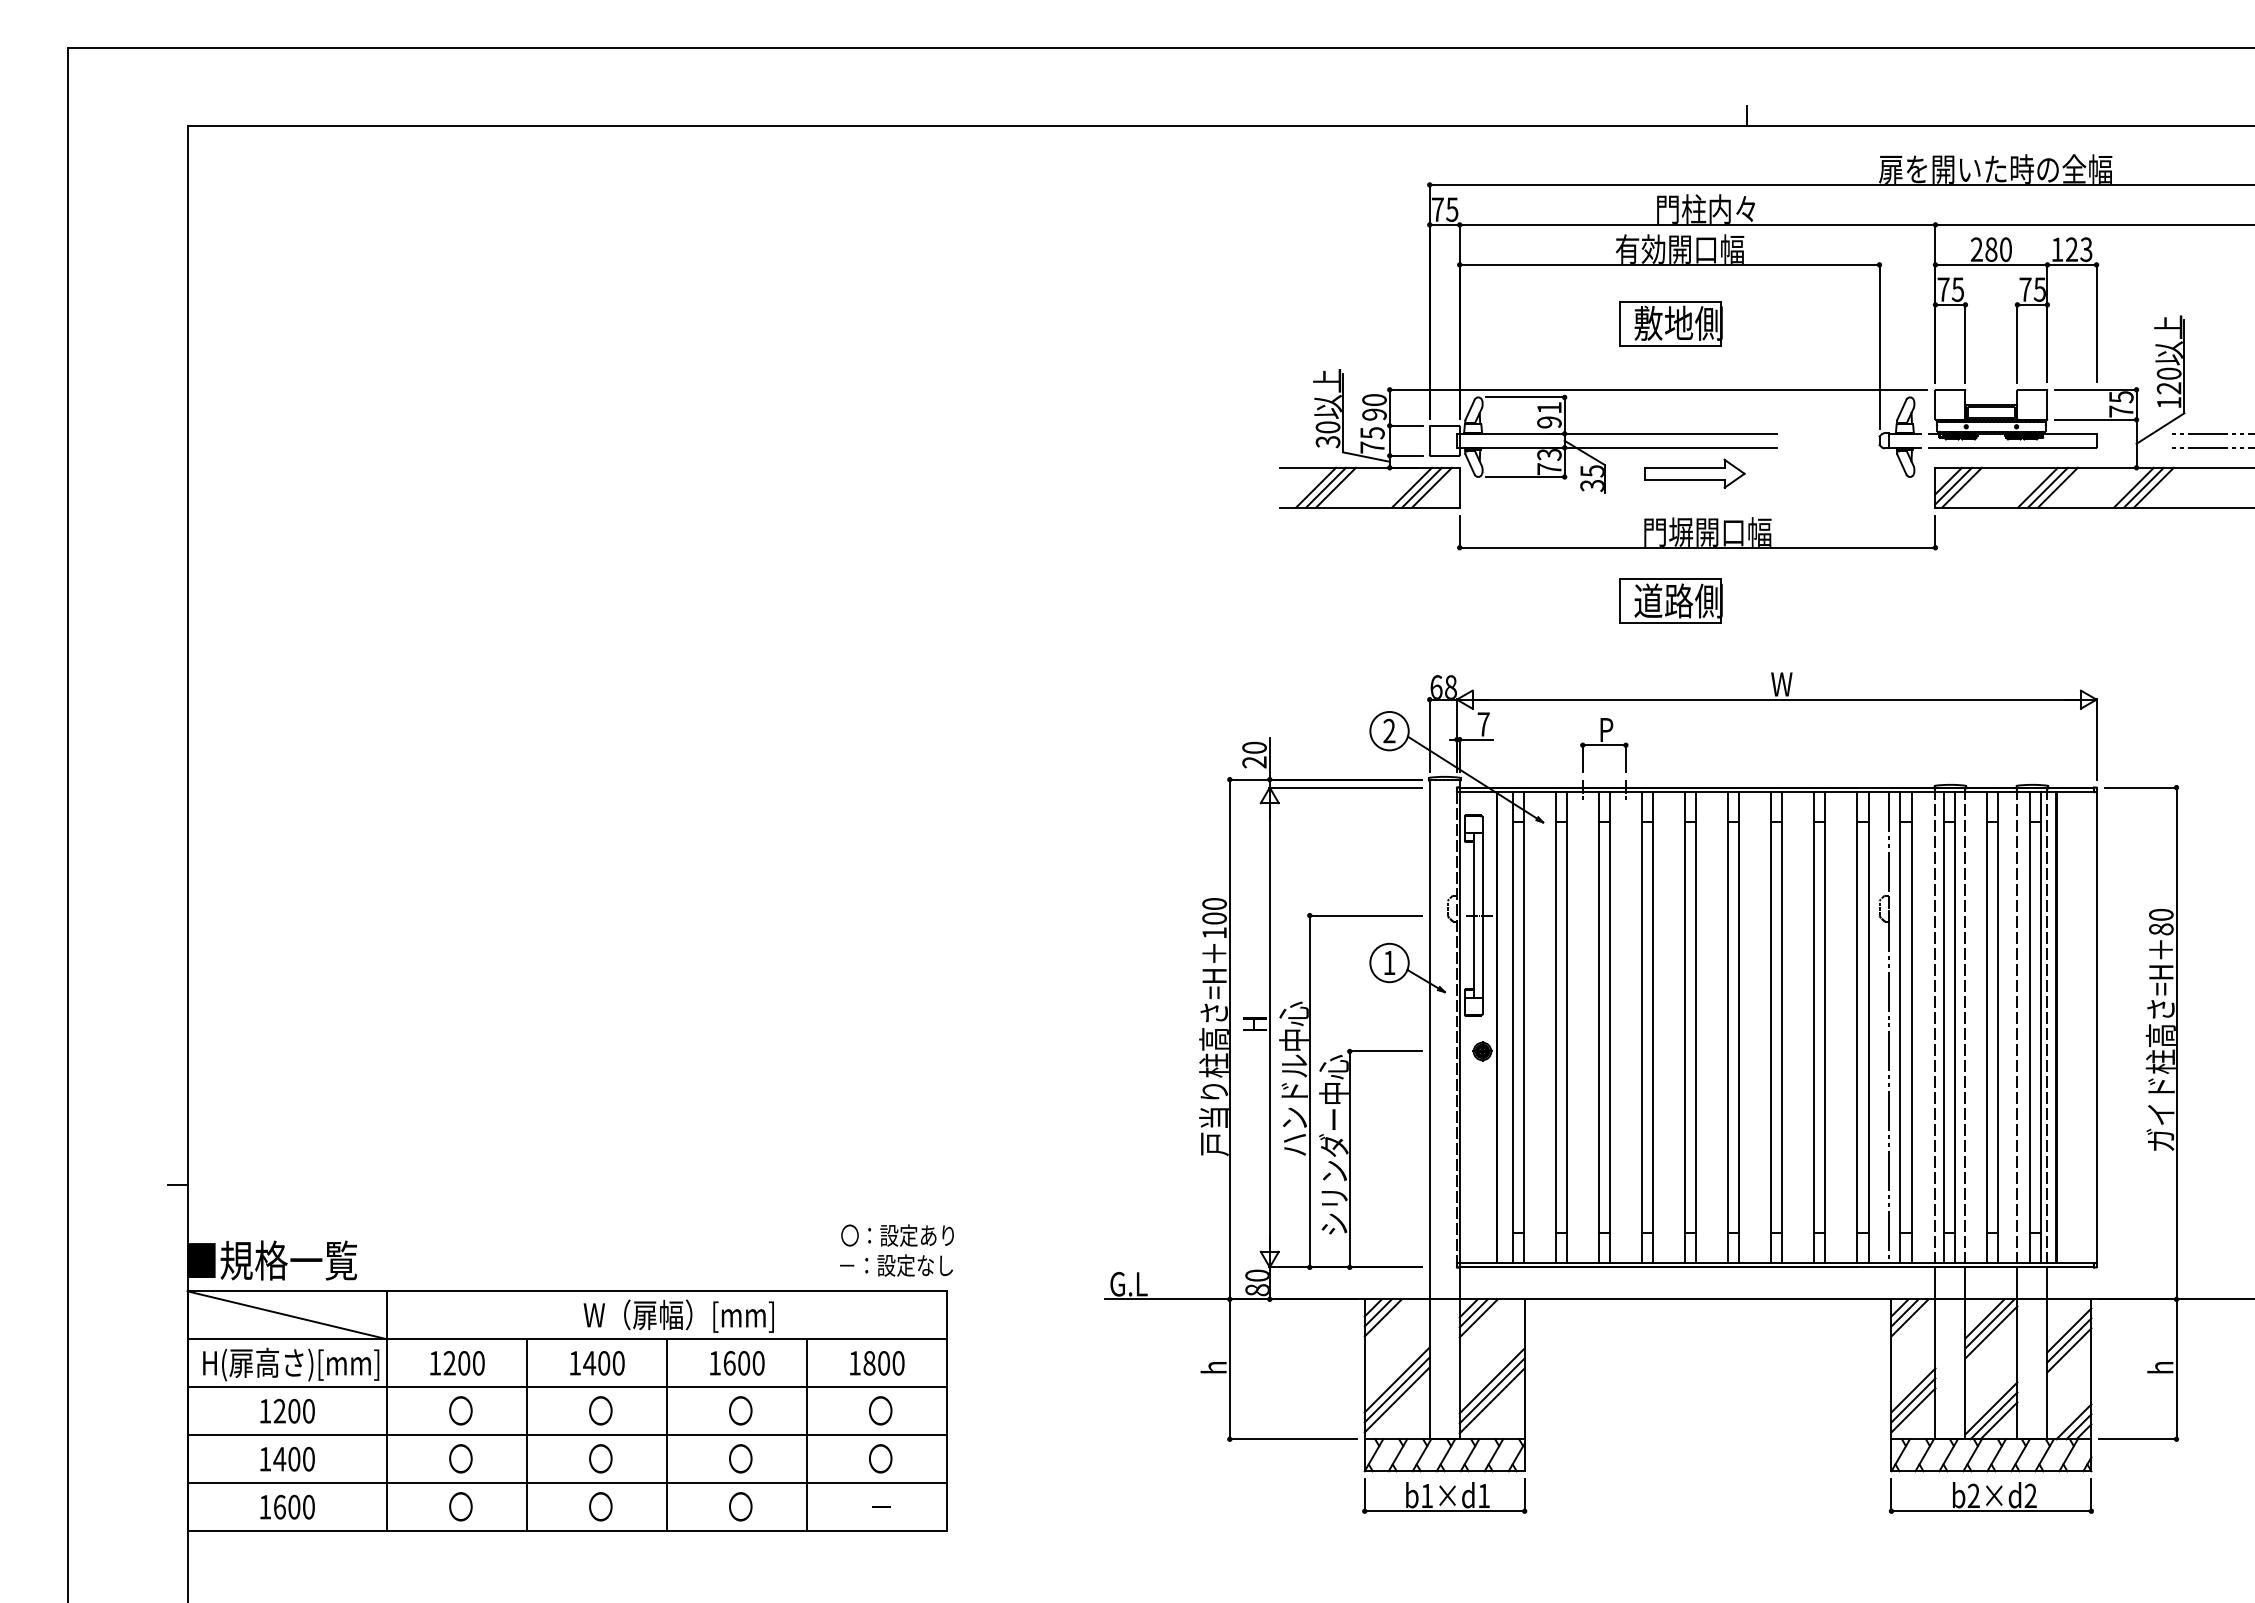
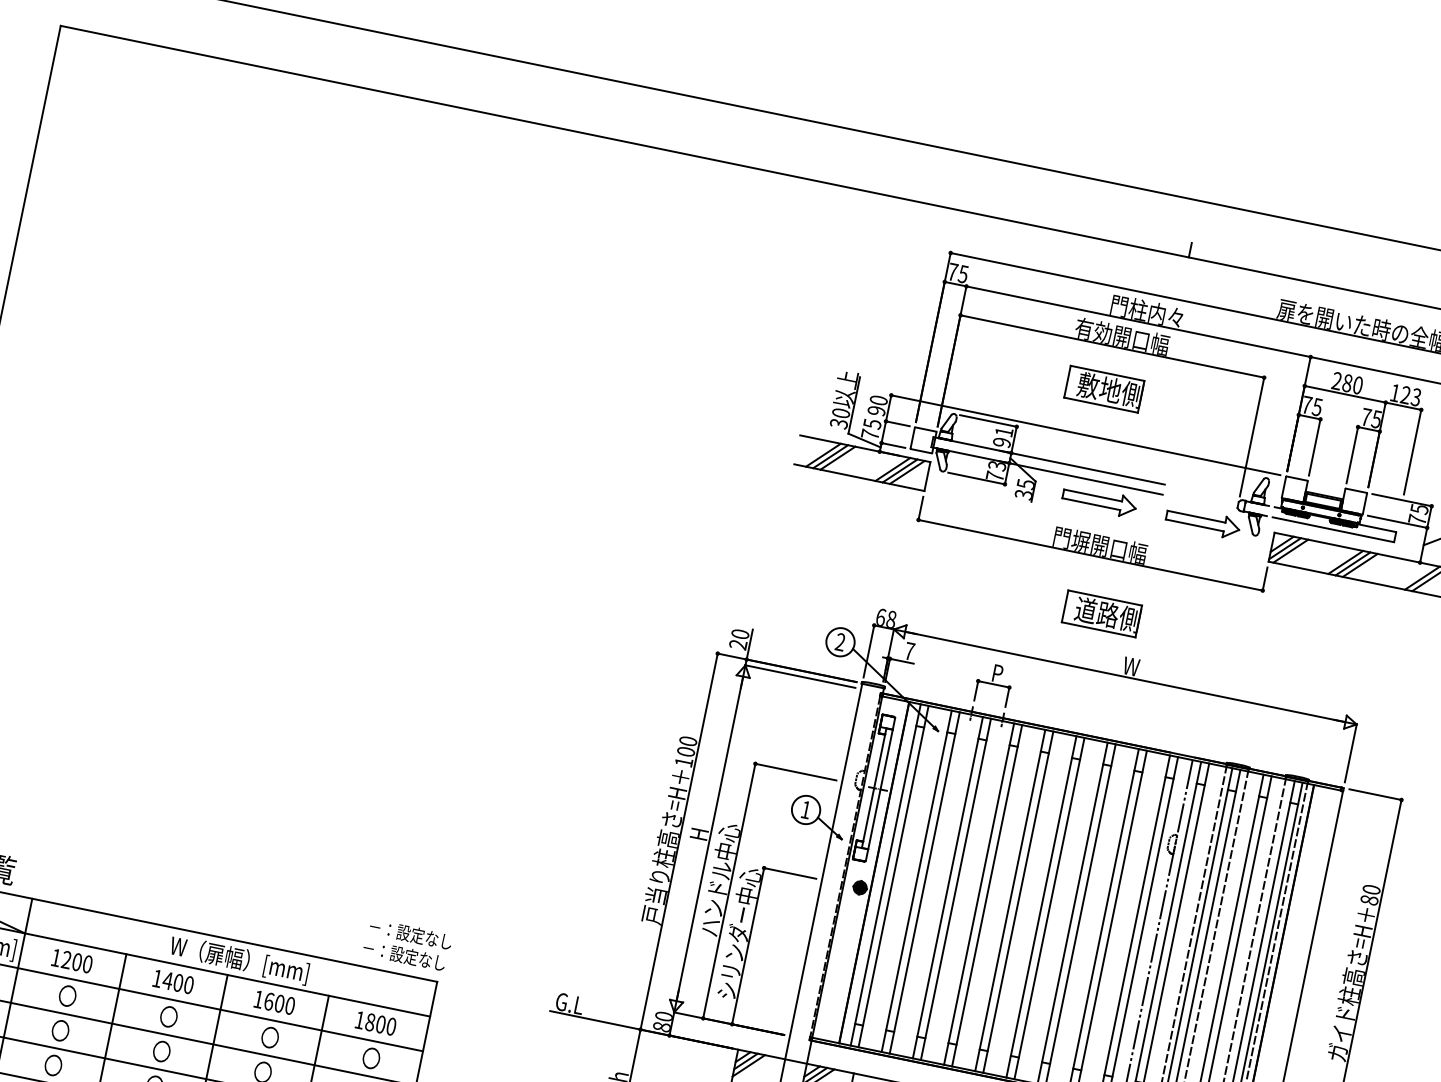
part: (1837, 473) -> (1202, 522), added
line: (2133, 487) -> (1414, 576), removed
part: (1670, 600) -> (1102, 613), moved
text: (898, 1235) -> (410, 934), 〇：設定あり -> －：設定なし

